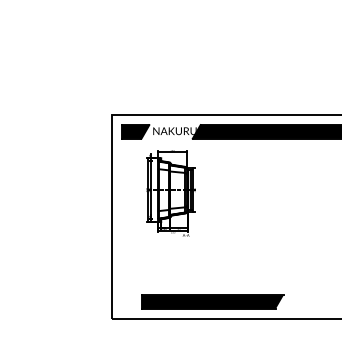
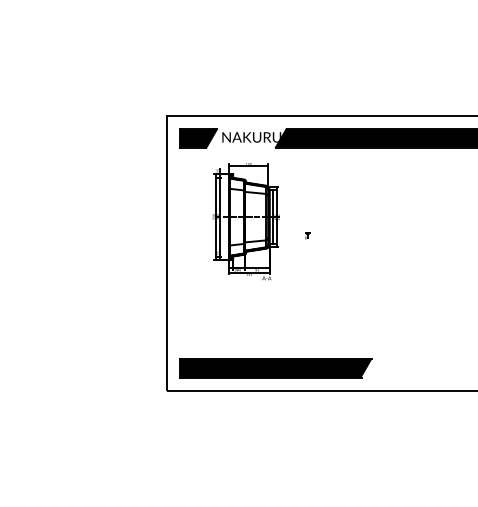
part: (216, 203) -> (307, 235), added
part: (212, 301) -> (275, 368), moved

